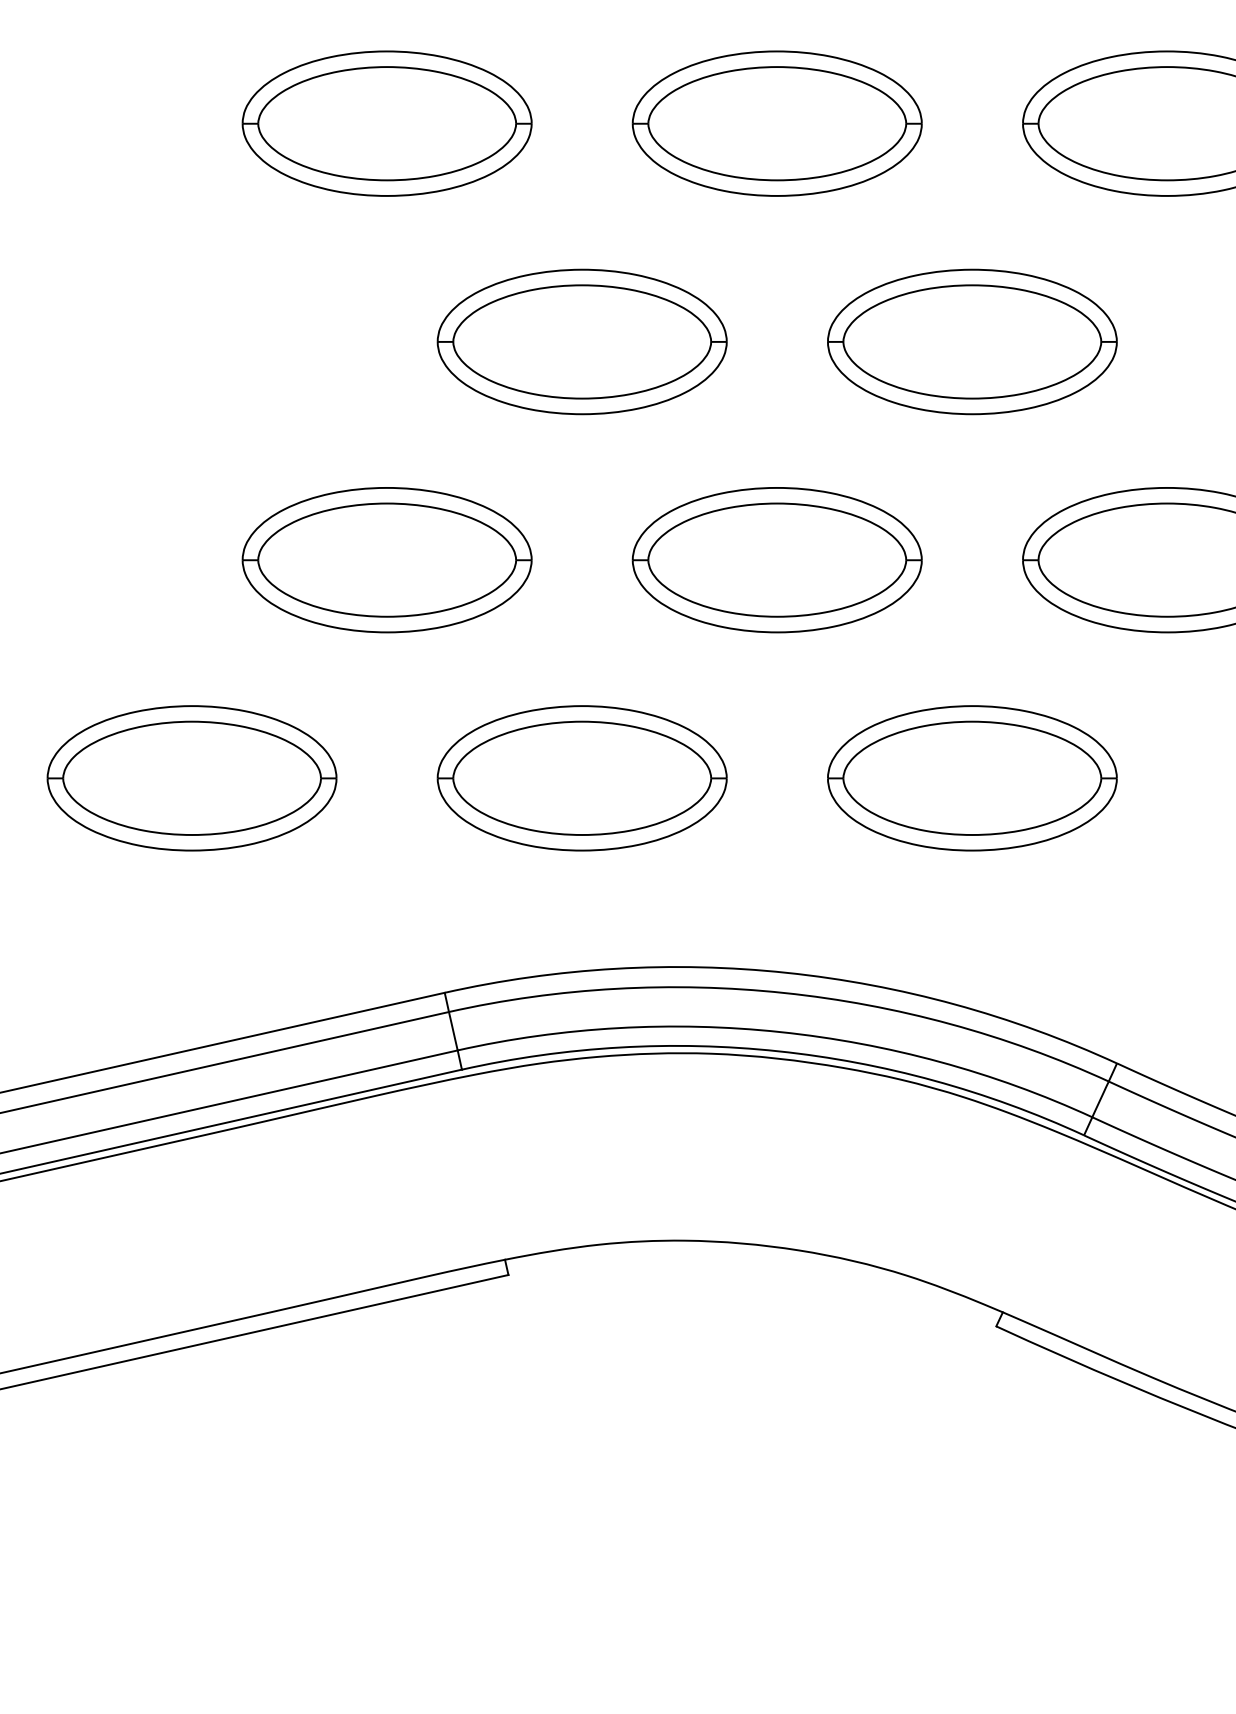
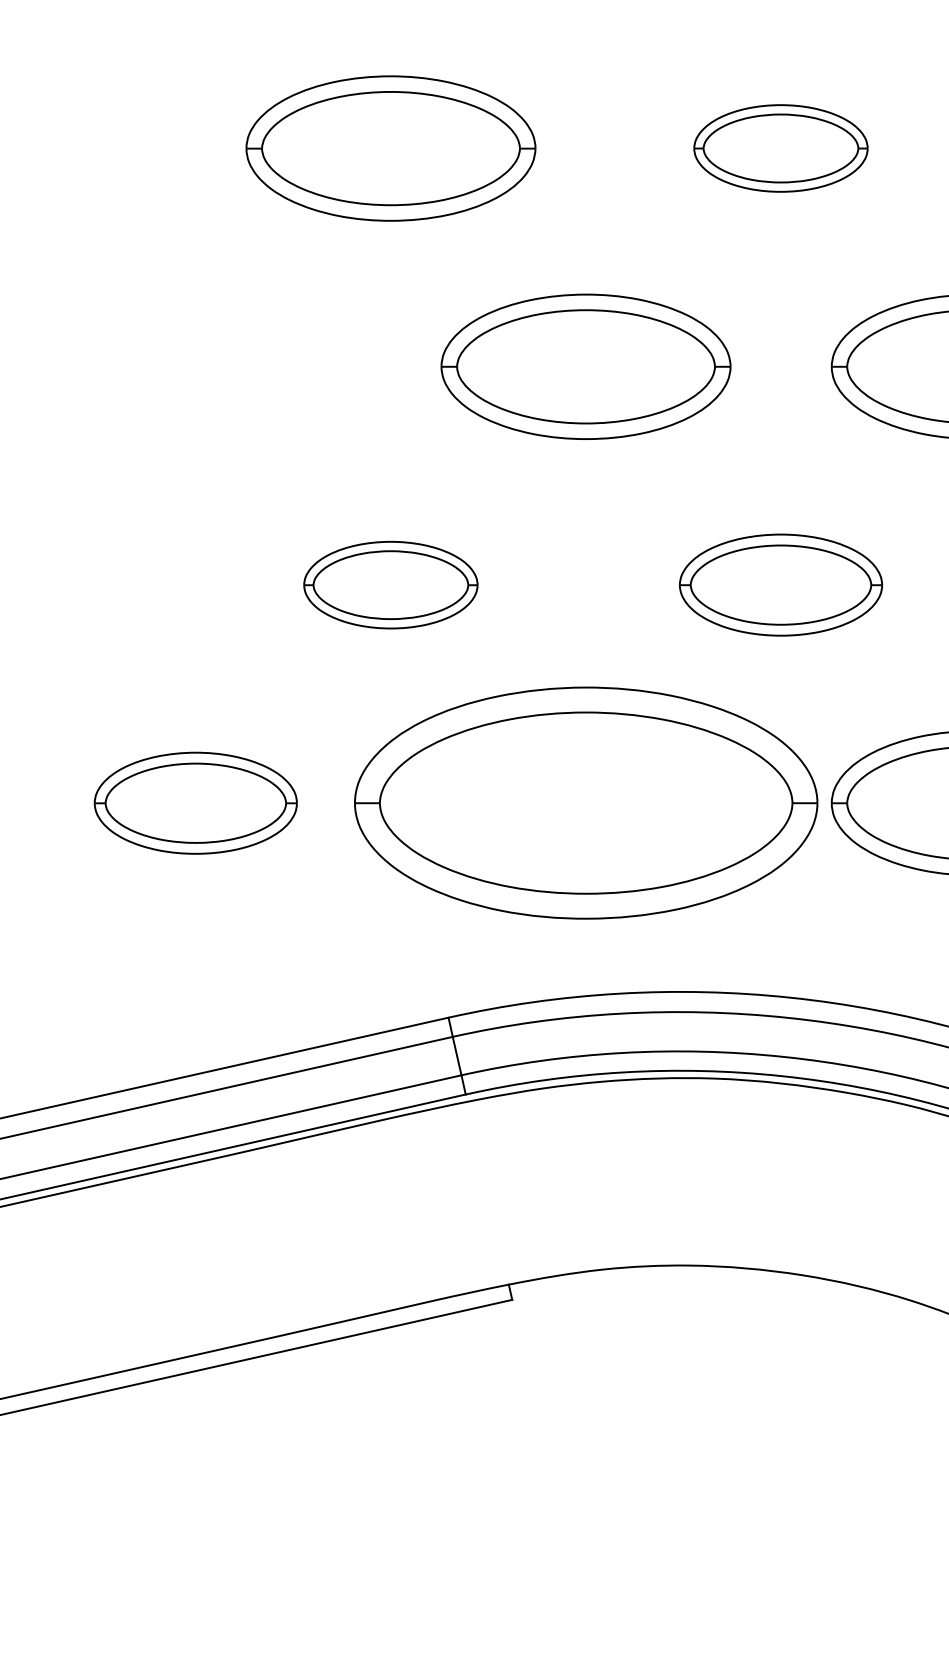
part: (776, 123) -> (780, 148), size x0.6
part: (386, 560) -> (390, 585), size x0.6
part: (776, 560) -> (780, 585), size x0.7
part: (191, 778) -> (195, 803), size x0.7
part: (581, 778) -> (585, 803), size x1.6

